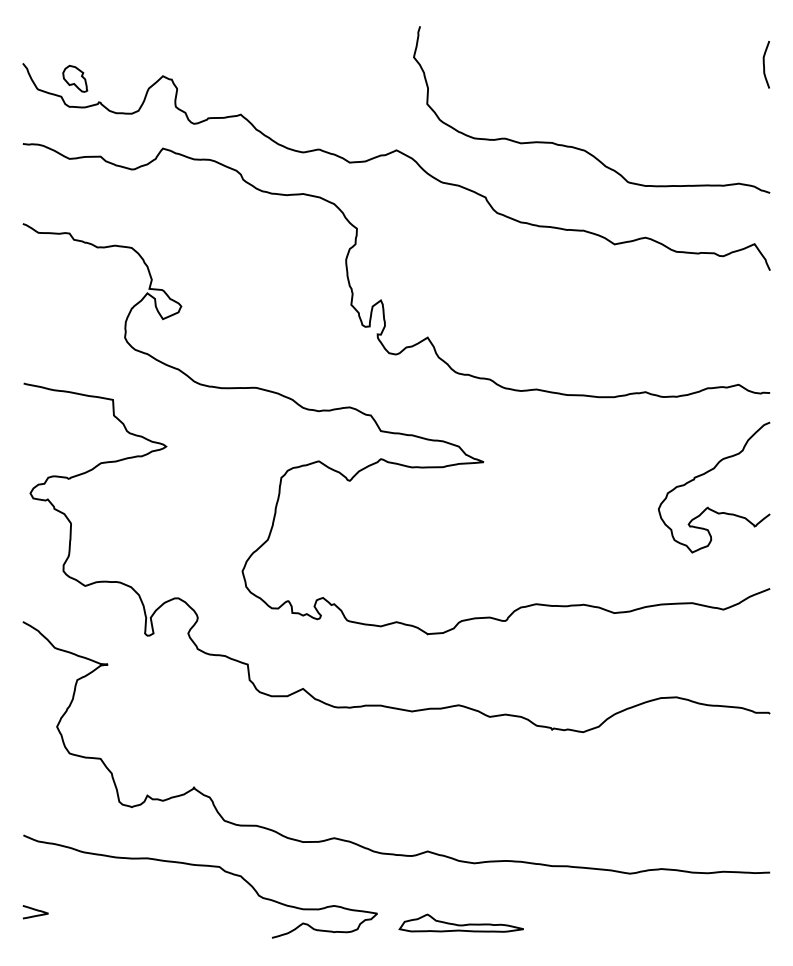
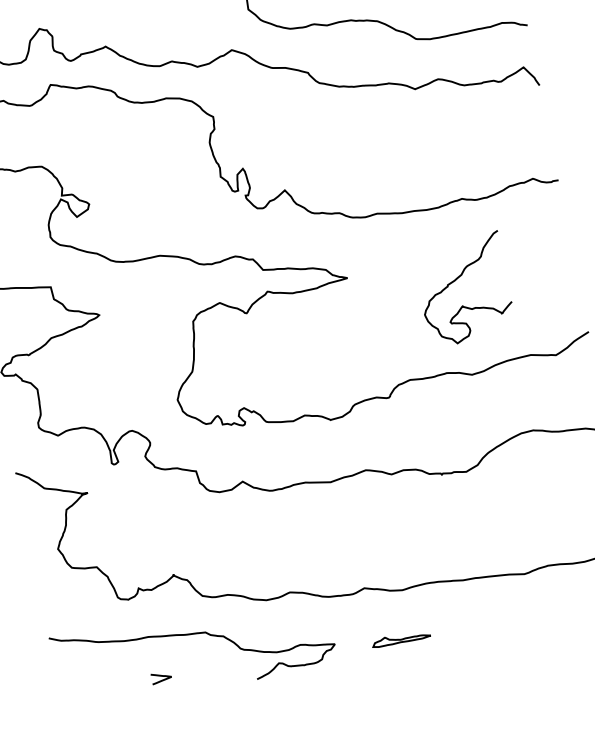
curve: (705, 474) -> (455, 280), moved
curve: (35, 910) -> (161, 676), moved
part: (460, 922) -> (400, 638), size x0.6

